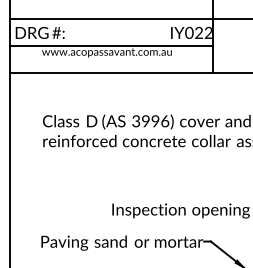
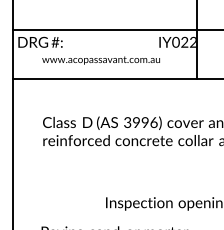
line: (110, 46) -> (104, 54), removed

